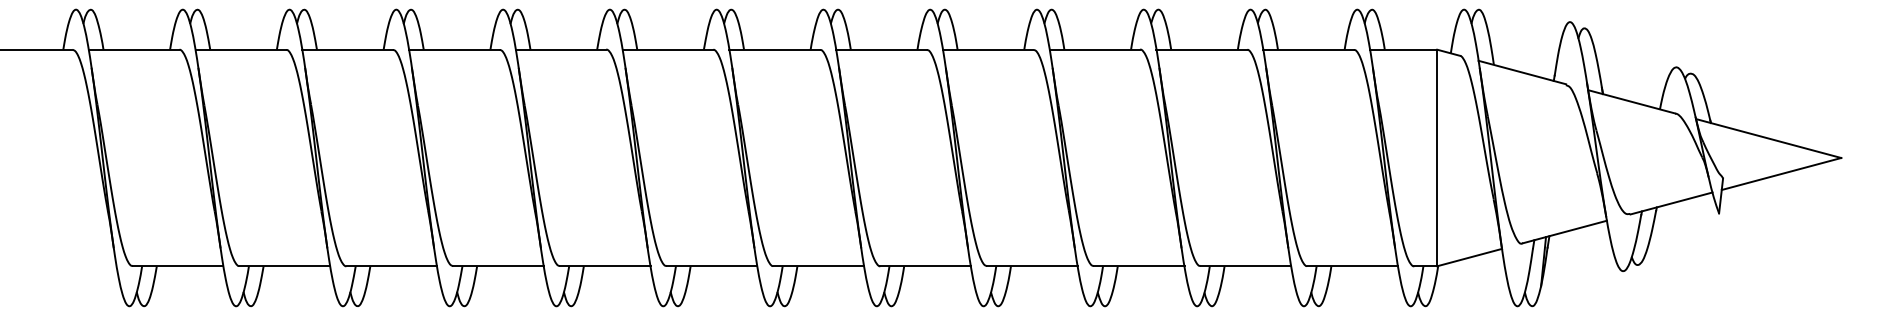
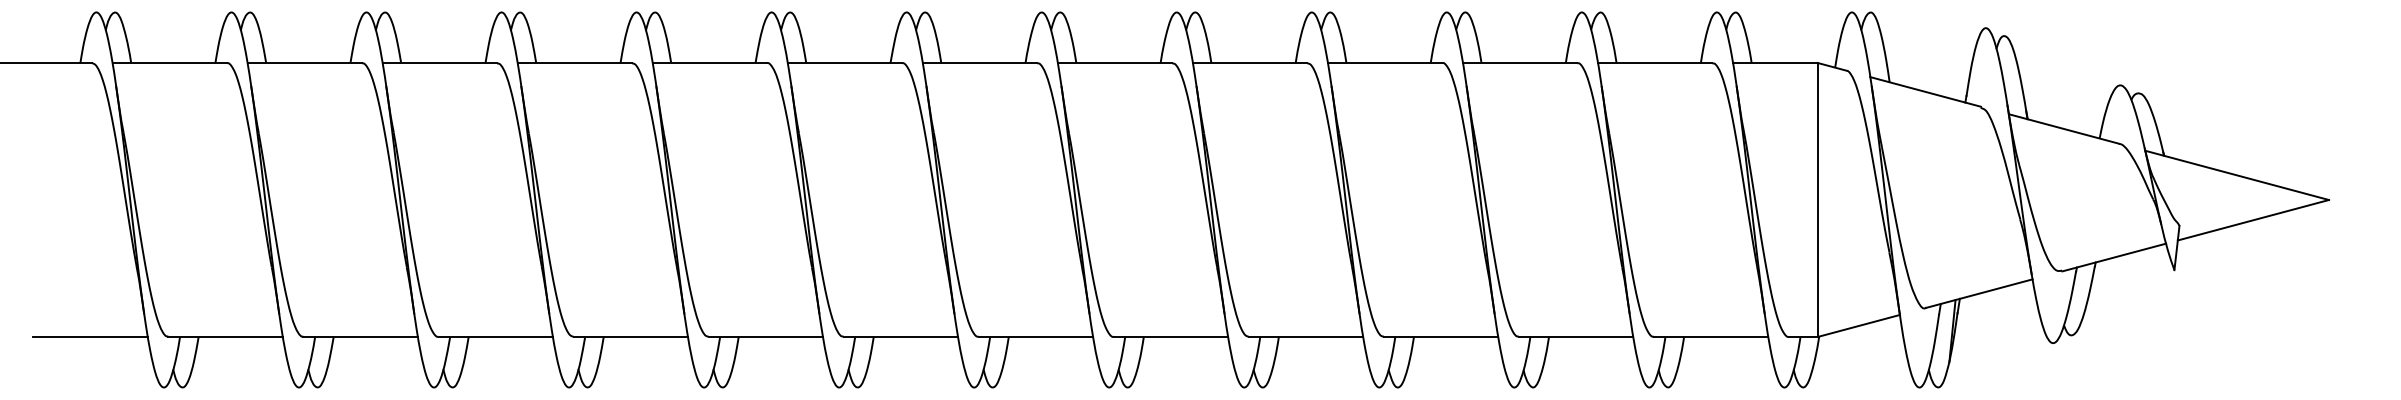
line: (71, 265) -> (90, 336), added

